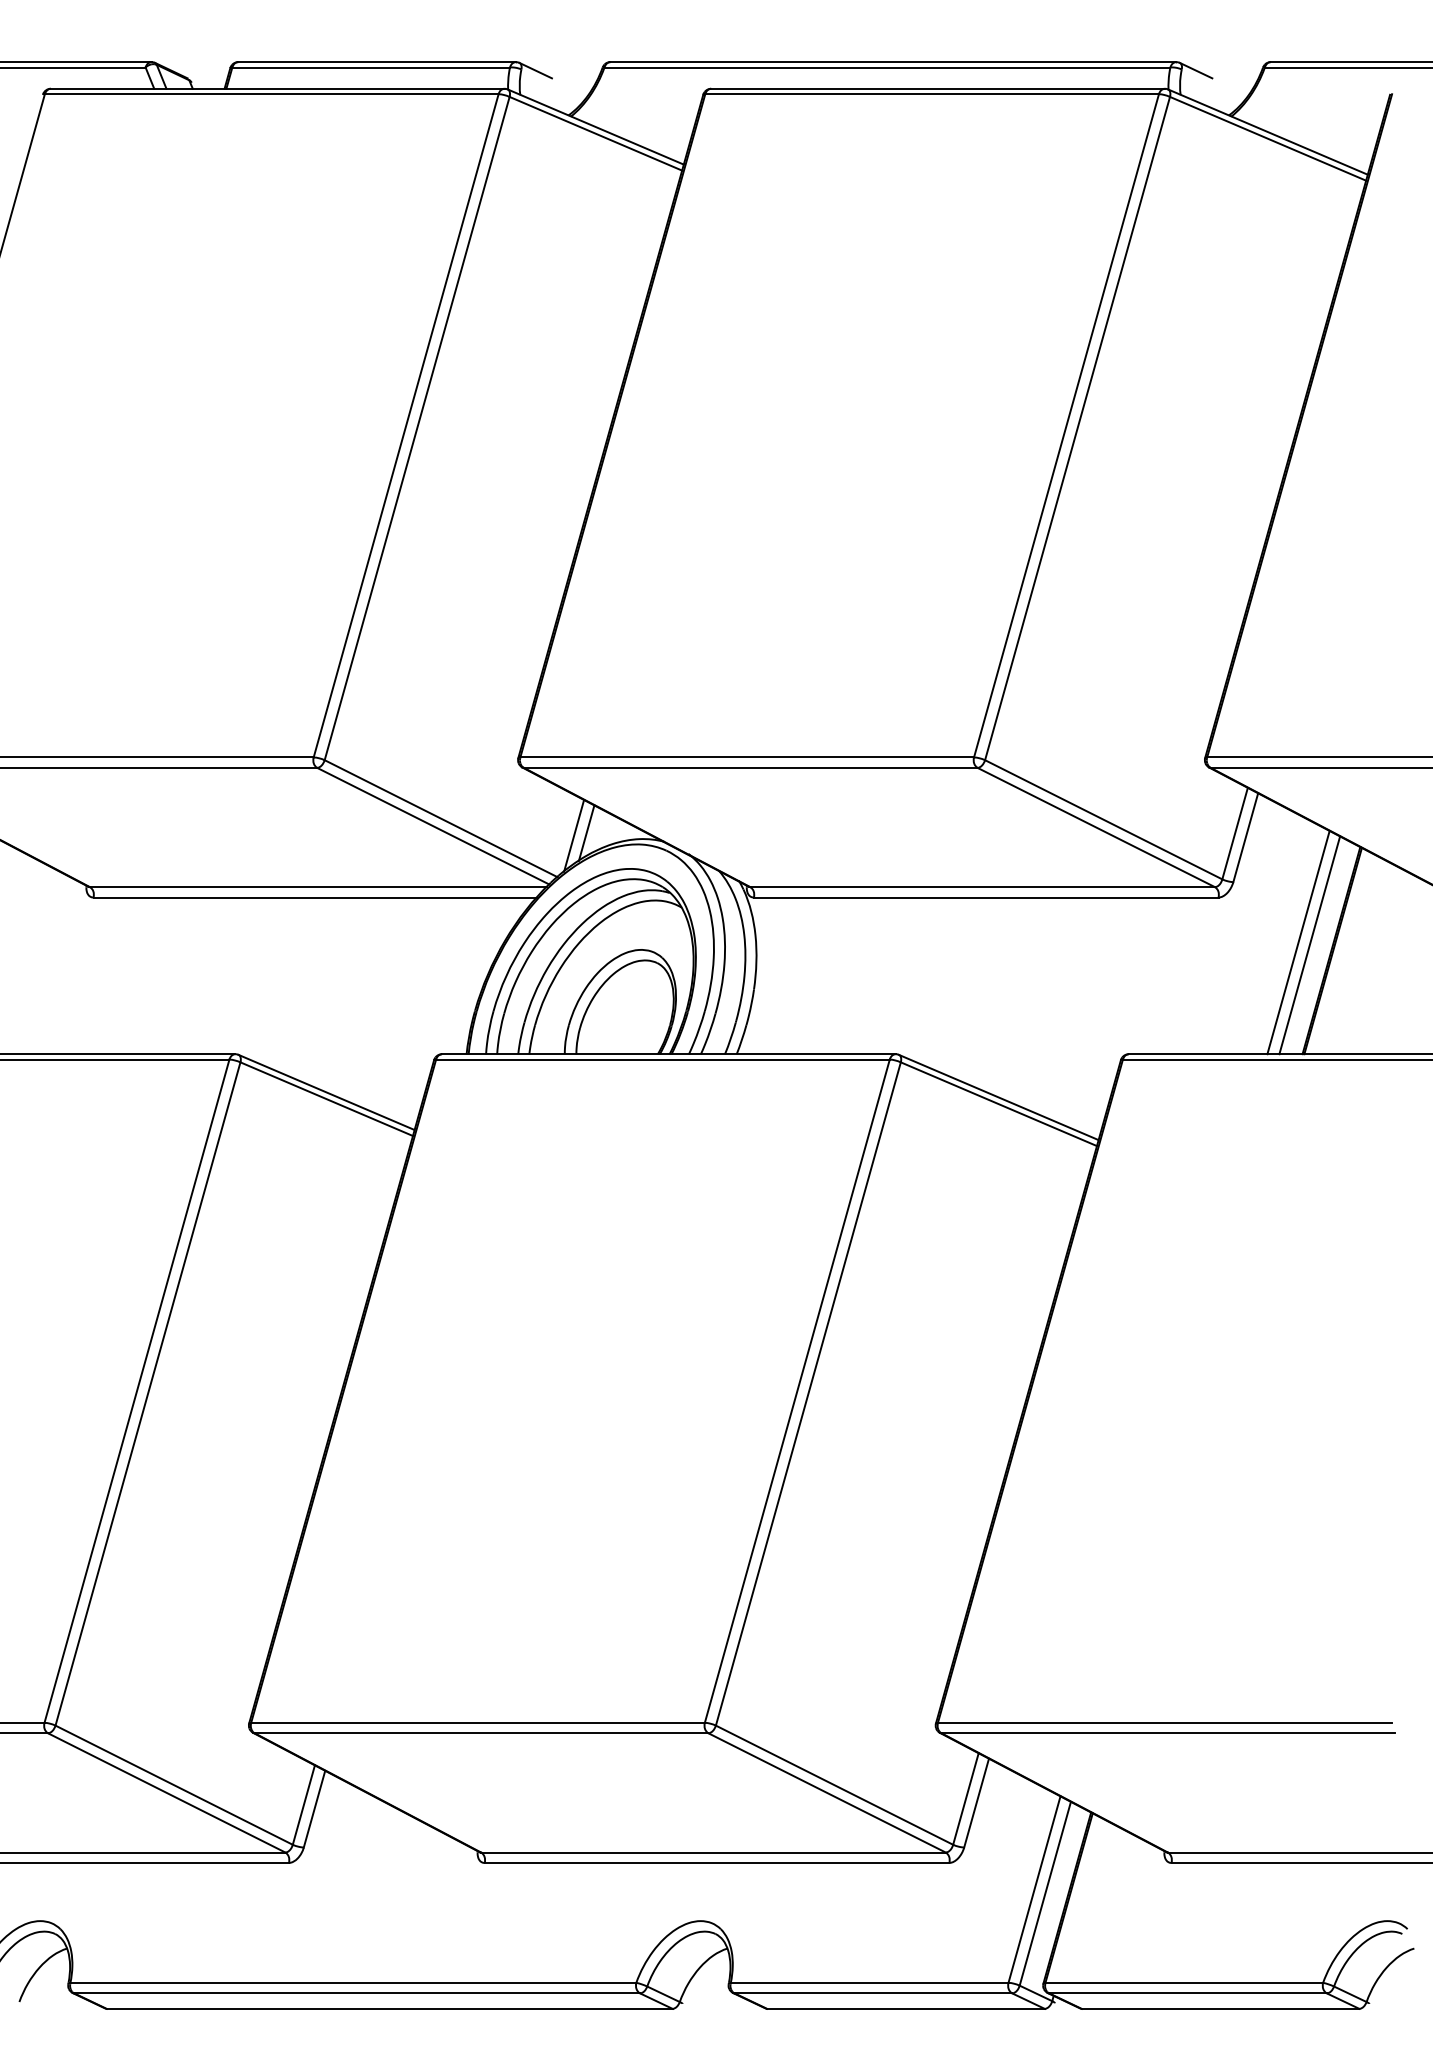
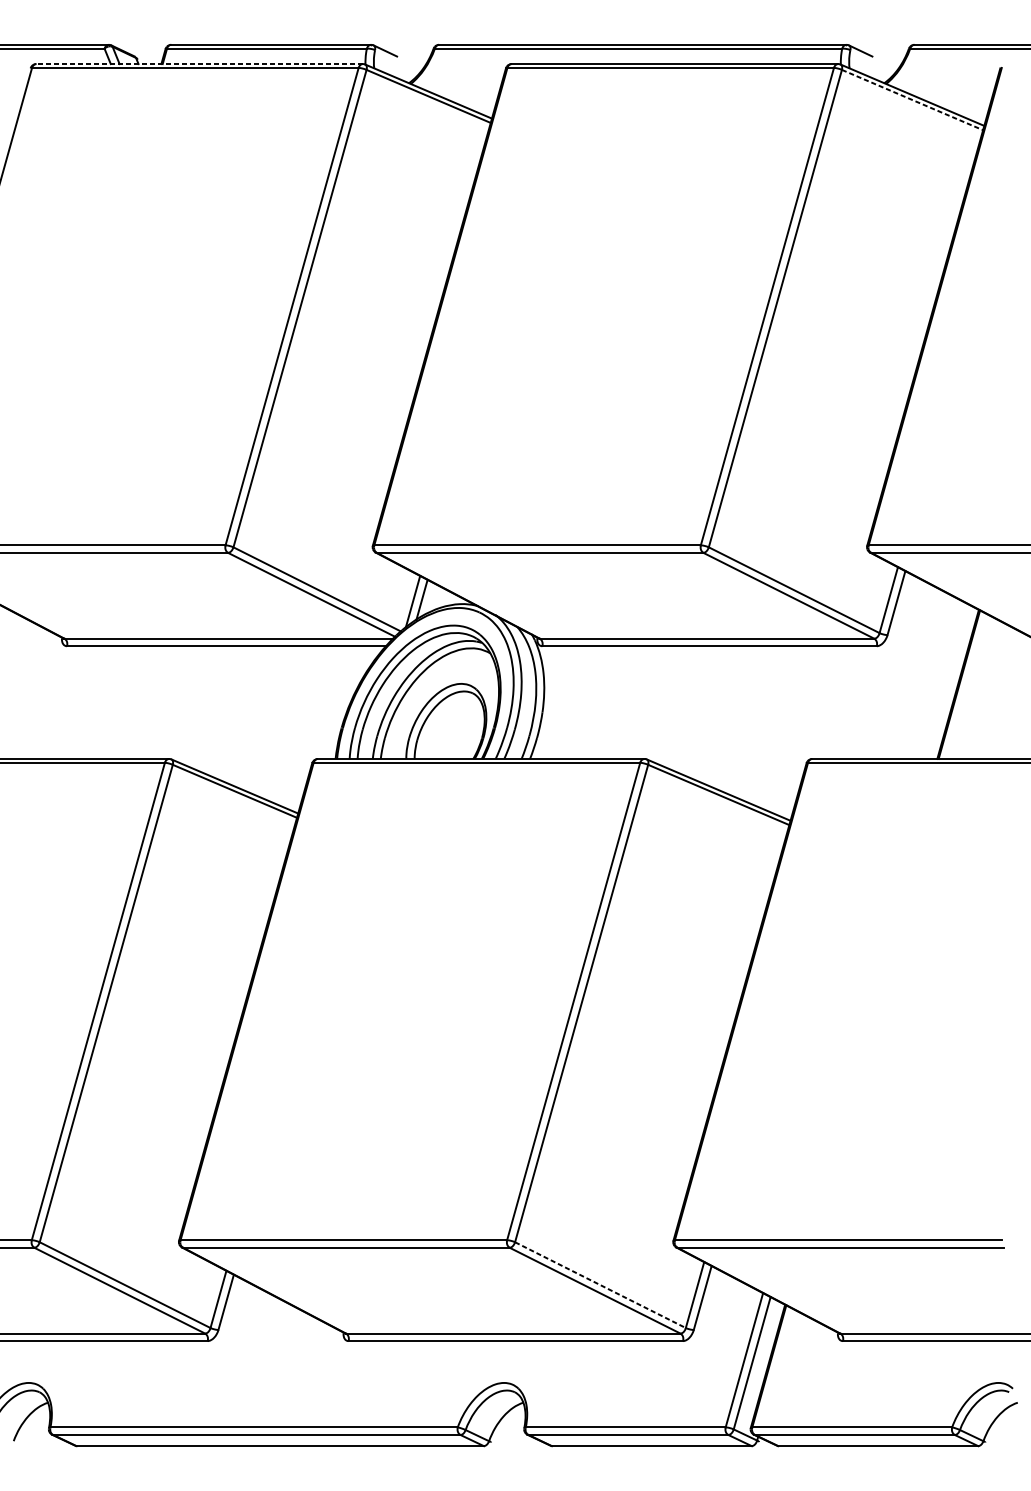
line: (277, 88) -> (199, 63), solid -> dashed
line: (1268, 138) -> (912, 99), solid -> dashed
line: (1298, 942) -> (934, 678), removed
line: (1309, 945) -> (942, 680), removed
line: (834, 1785) -> (600, 1285), solid -> dashed

